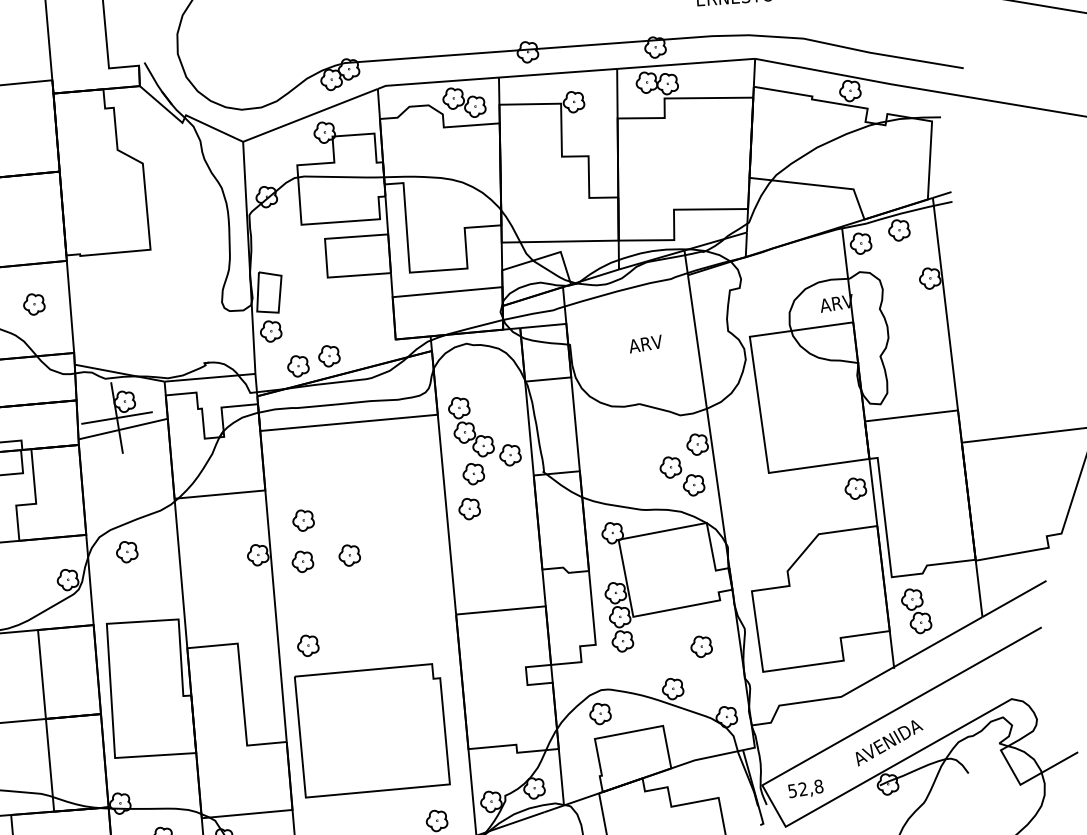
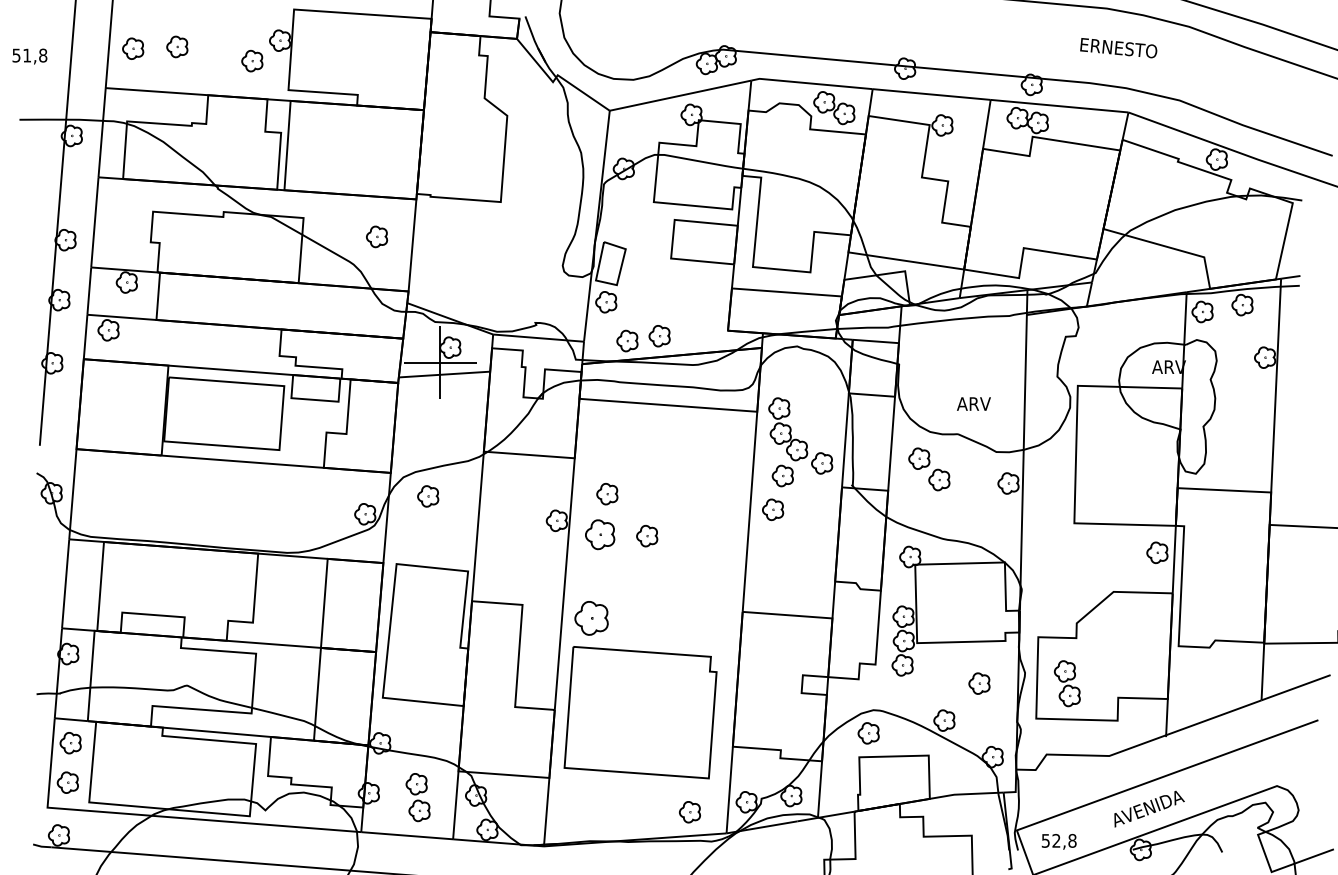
text: (645, 343) -> (973, 403), moved
part: (682, 476) -> (929, 469), moved
part: (302, 561) -> (599, 534), size x1.4
part: (915, 611) -> (1066, 683), moved
part: (308, 645) -> (591, 618), size x1.6

